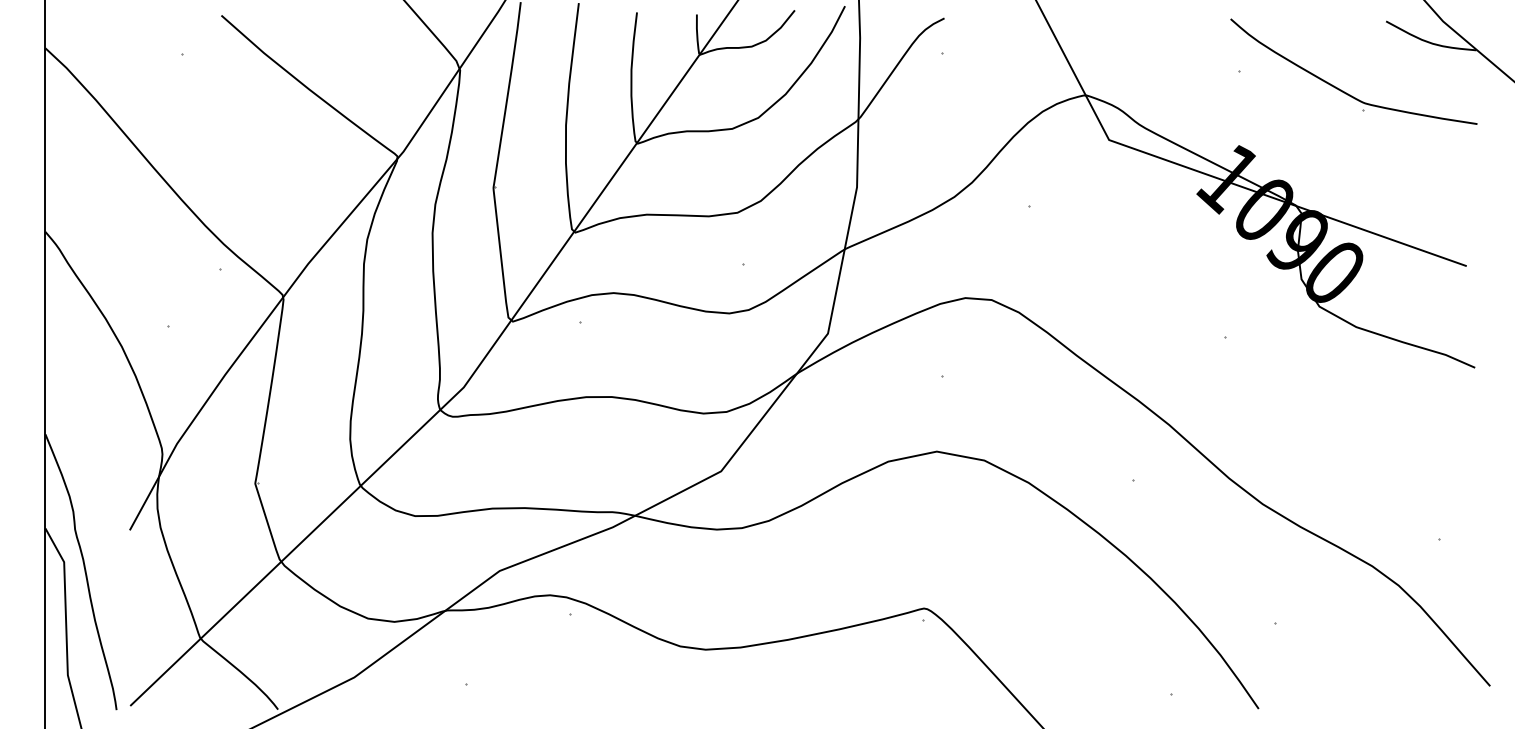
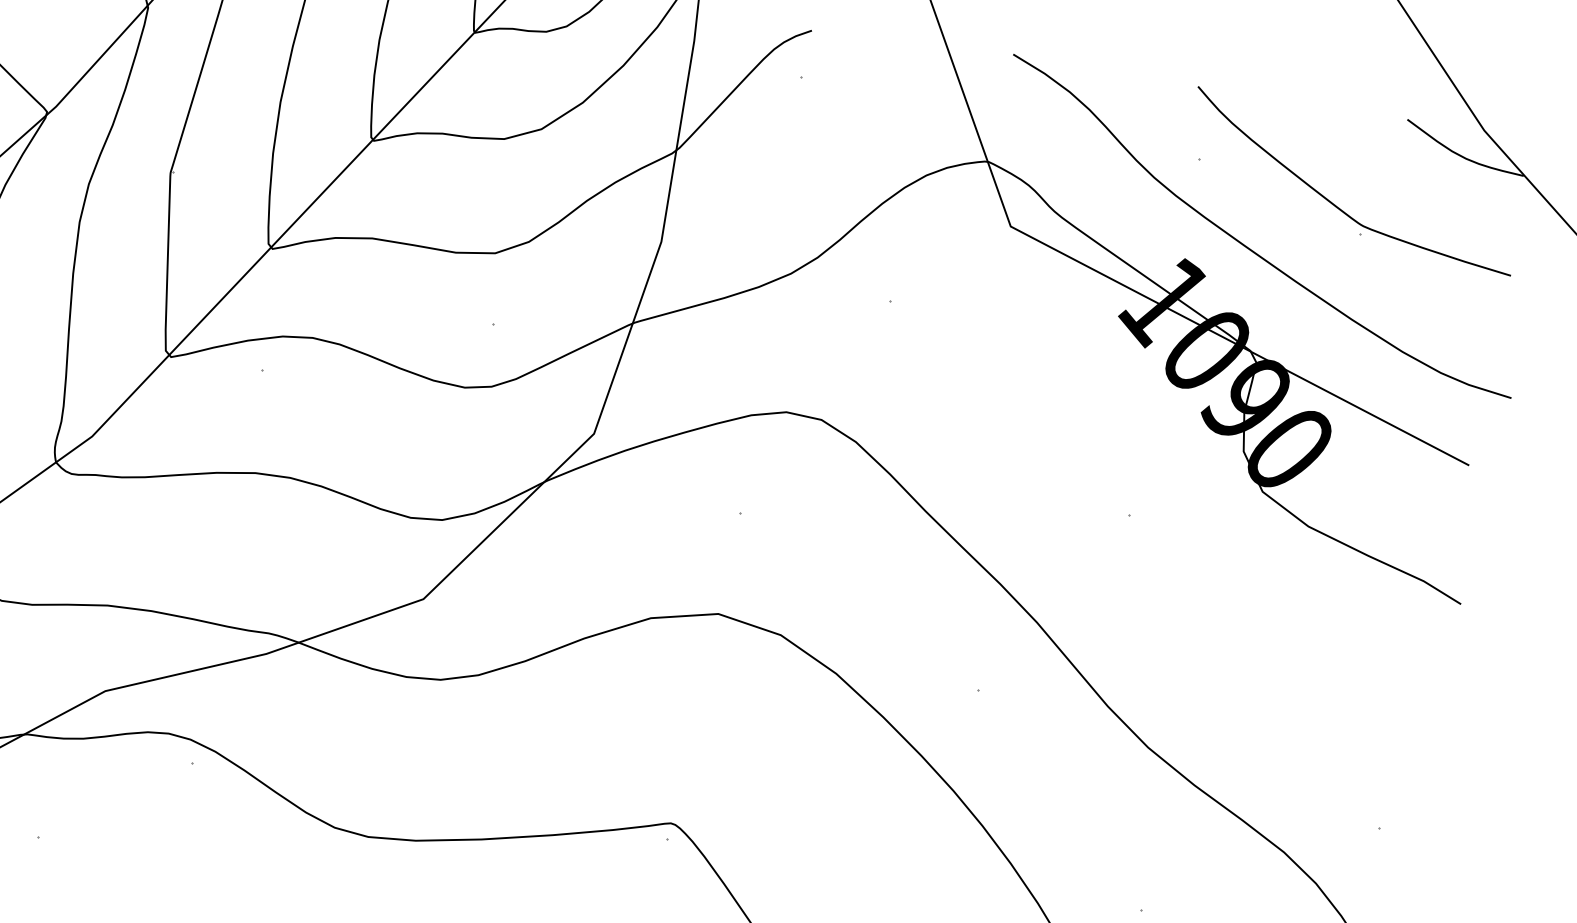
curve: (1282, 129) -> (1246, 245), added

